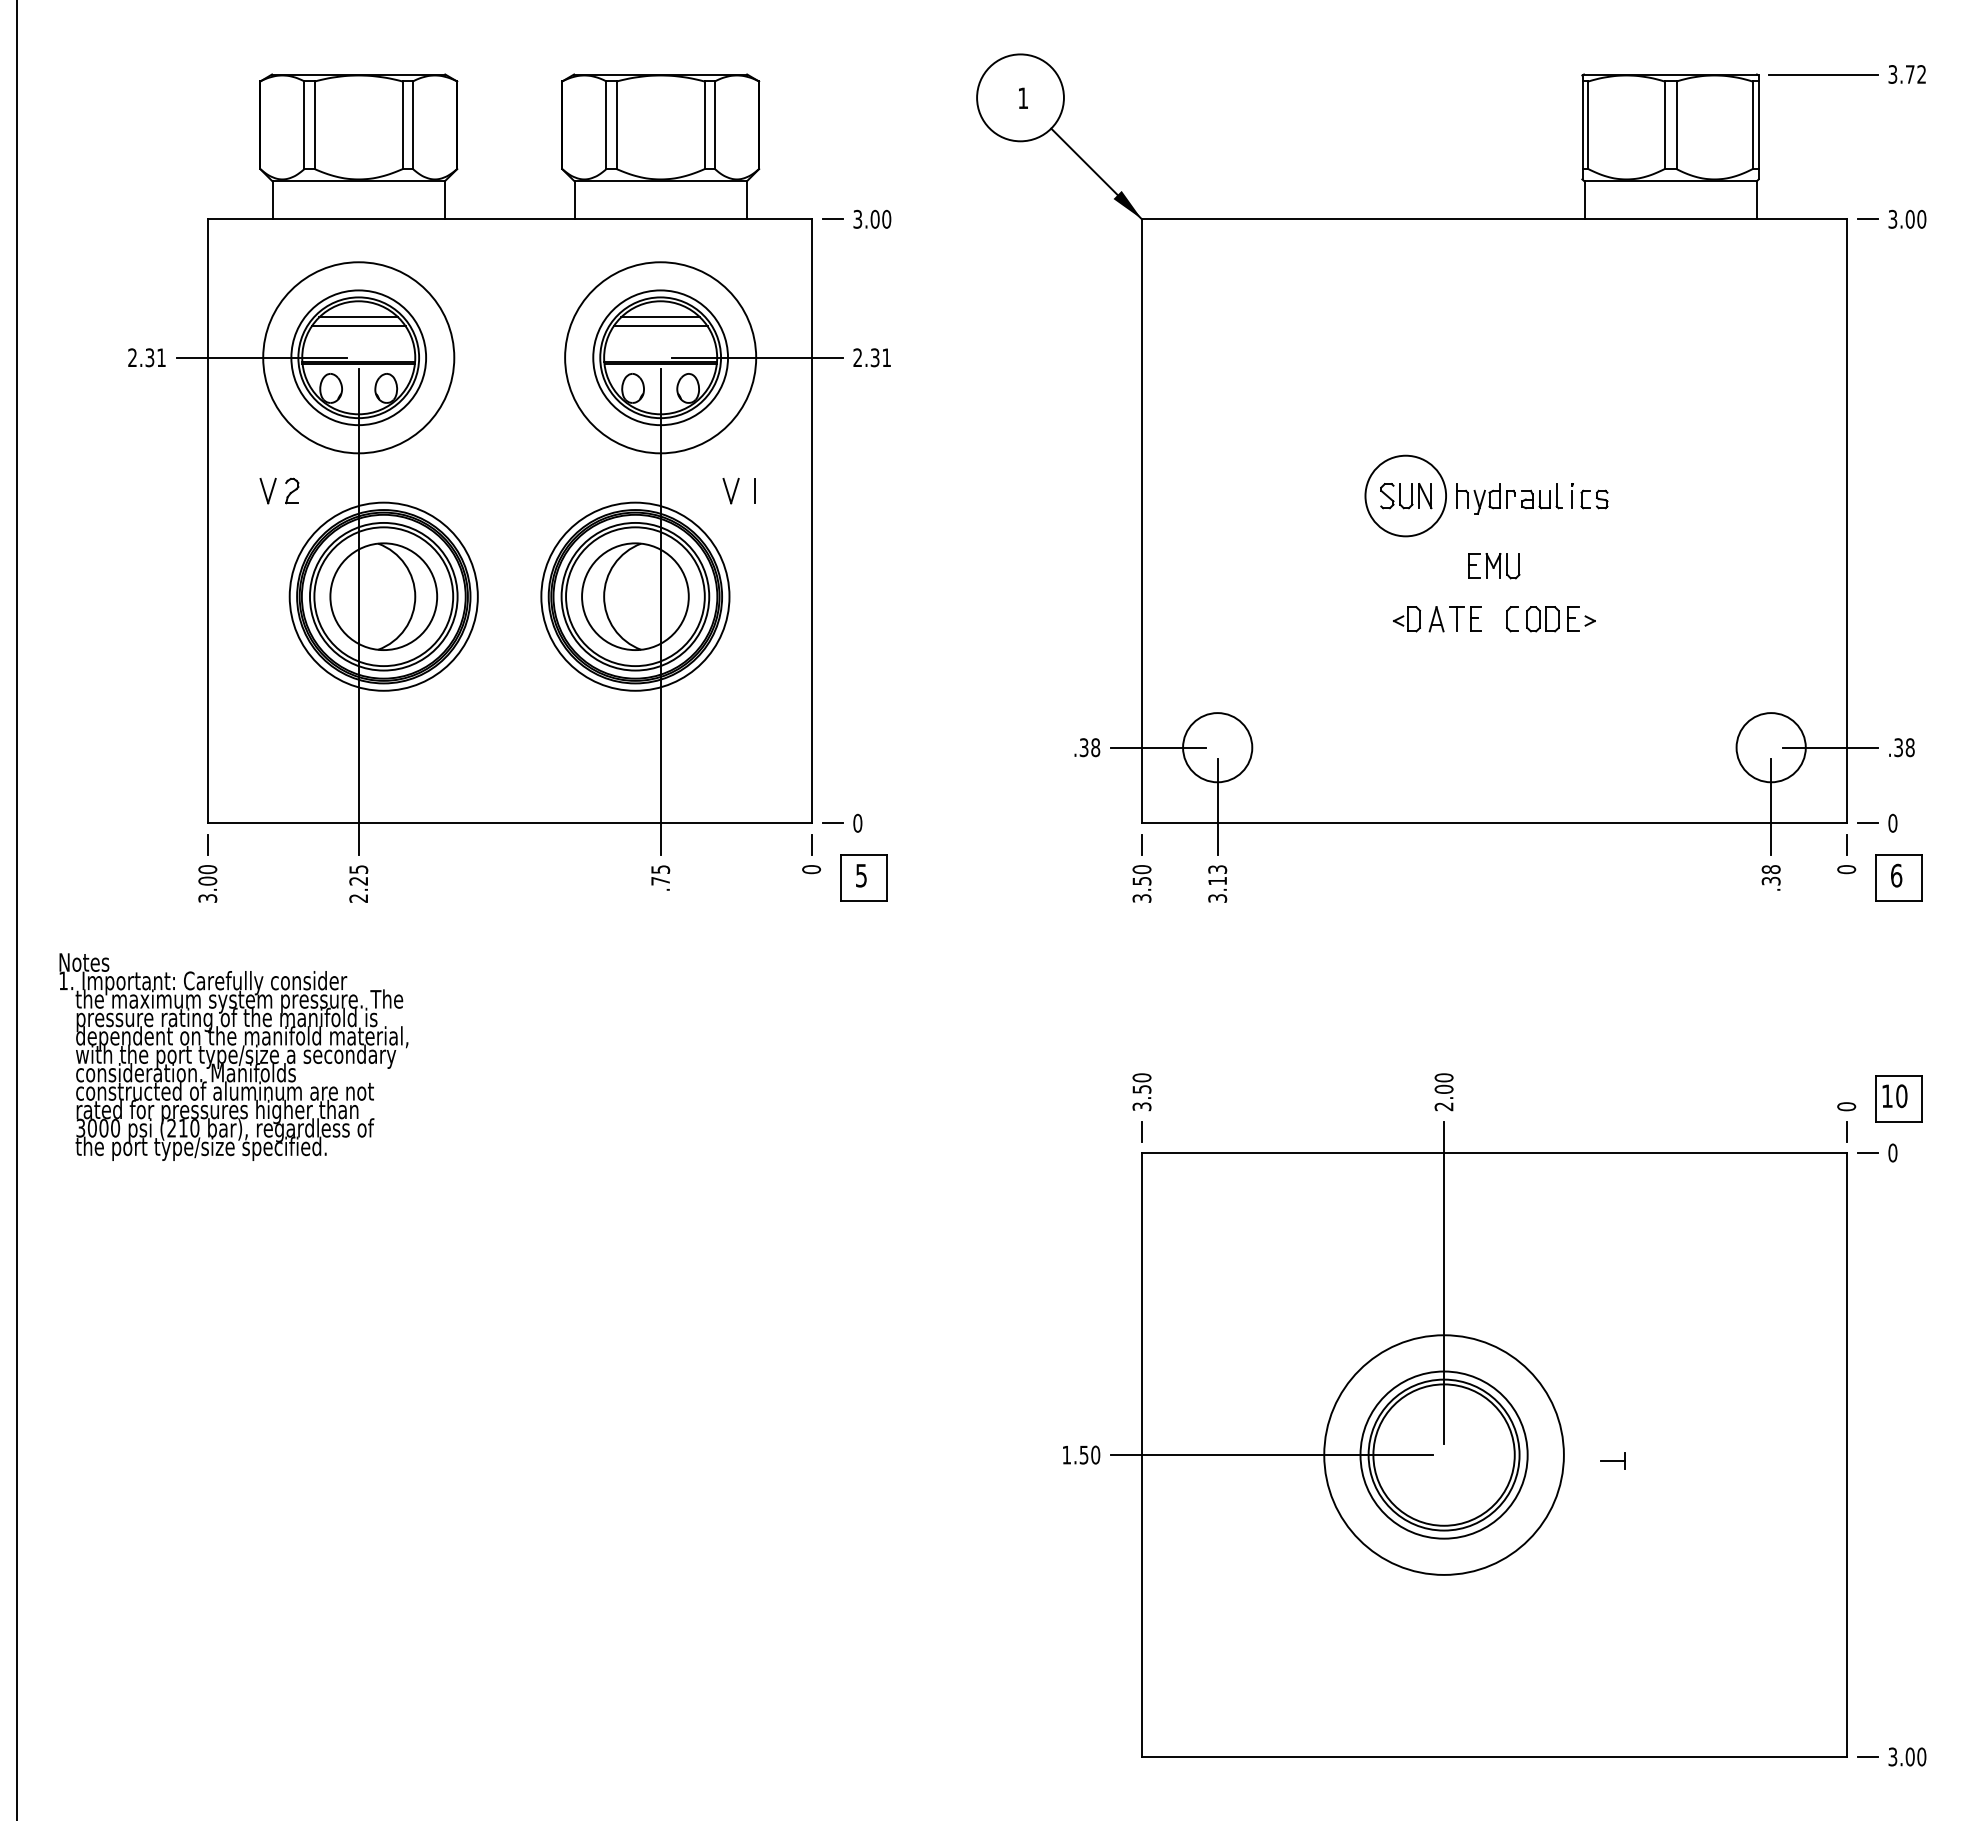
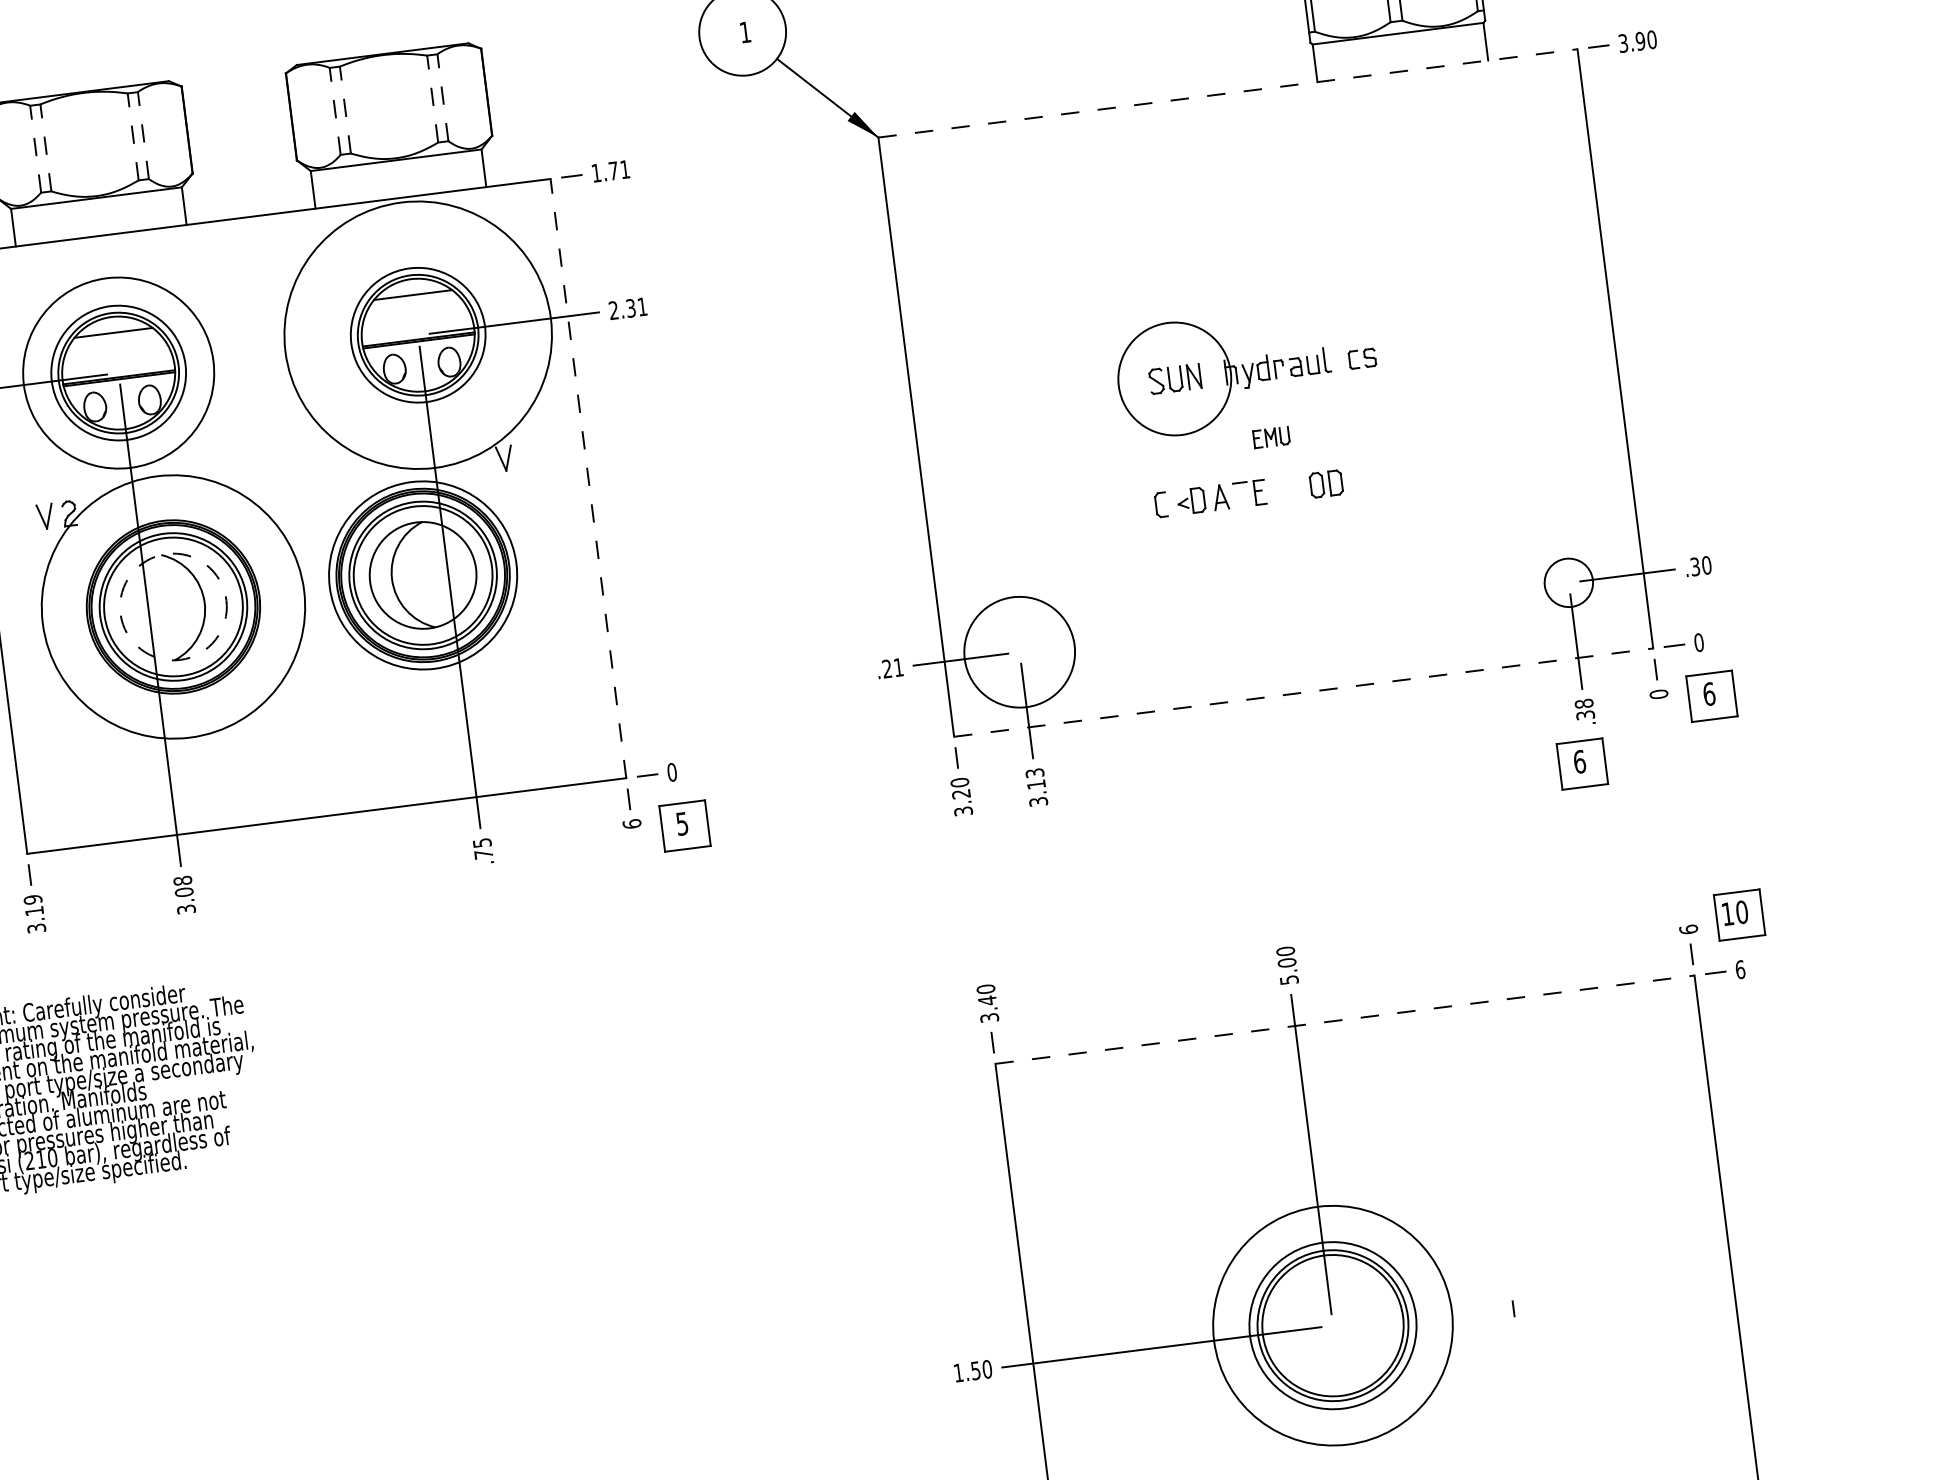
line: (304, 125) -> (35, 149), solid -> dashed
line: (314, 125) -> (45, 148), solid -> dashed
line: (402, 125) -> (132, 137), solid -> dashed
line: (413, 125) -> (143, 135), solid -> dashed
line: (606, 125) -> (335, 111), solid -> dashed
line: (616, 125) -> (345, 110), solid -> dashed
line: (704, 125) -> (432, 99), solid -> dashed
line: (714, 125) -> (442, 98), solid -> dashed
text: (872, 218) -> (610, 170), 3.00 -> 1.71
line: (1494, 219) -> (1228, 93), solid -> dashed
text: (1909, 219) -> (1639, 41), 3.00 -> 3.90
line: (358, 326) -> (114, 342), removed
line: (660, 326) -> (414, 304), removed
circle: (660, 357) -> (418, 334), size x1.4
line: (755, 490) -> (528, 455), removed
circle: (1405, 495) -> (1174, 378), size x1.4
line: (1572, 495) -> (1340, 357), removed
line: (811, 521) -> (588, 478), solid -> dashed
part: (1494, 566) -> (1271, 437), size x0.7
circle: (383, 596) -> (173, 606), size x1.4
circle: (383, 596) -> (173, 606), solid -> dashed
part: (1581, 618) -> (1364, 478), removed
line: (1457, 619) -> (1241, 495), removed
part: (1512, 619) -> (1161, 505), moved
text: (1089, 747) -> (892, 668), .38 -> .21
circle: (1217, 747) -> (1019, 652), size x1.6
circle: (1770, 747) -> (1568, 582), size x0.7
text: (1909, 747) -> (1706, 565), .38 -> .30
line: (1494, 823) -> (1303, 692), solid -> dashed
text: (811, 869) -> (631, 824), 0 -> 6
text: (207, 875) -> (33, 905), 3.00 -> 3.19
text: (1141, 881) -> (960, 794), 3.50 -> 3.20
text: (358, 883) -> (184, 894), 2.25 -> 3.08
part: (1761, 928) -> (1581, 763), added
text: (1141, 1089) -> (986, 1000), 3.50 -> 3.40
text: (1443, 1106) -> (1288, 979), 2.00 -> 5.00
text: (1846, 1106) -> (1688, 929), 0 -> 6
text: (1892, 1152) -> (1739, 969), 0 -> 6
line: (1494, 1153) -> (1345, 1020), solid -> dashed
line: (1613, 1460) -> (1501, 1309), removed

